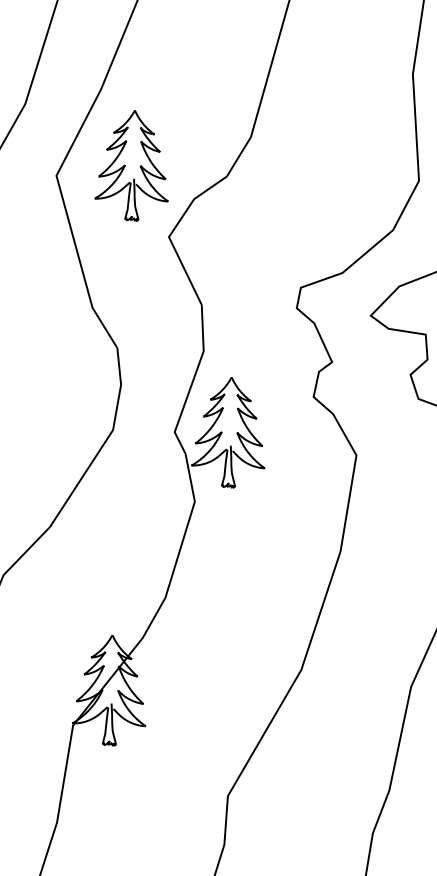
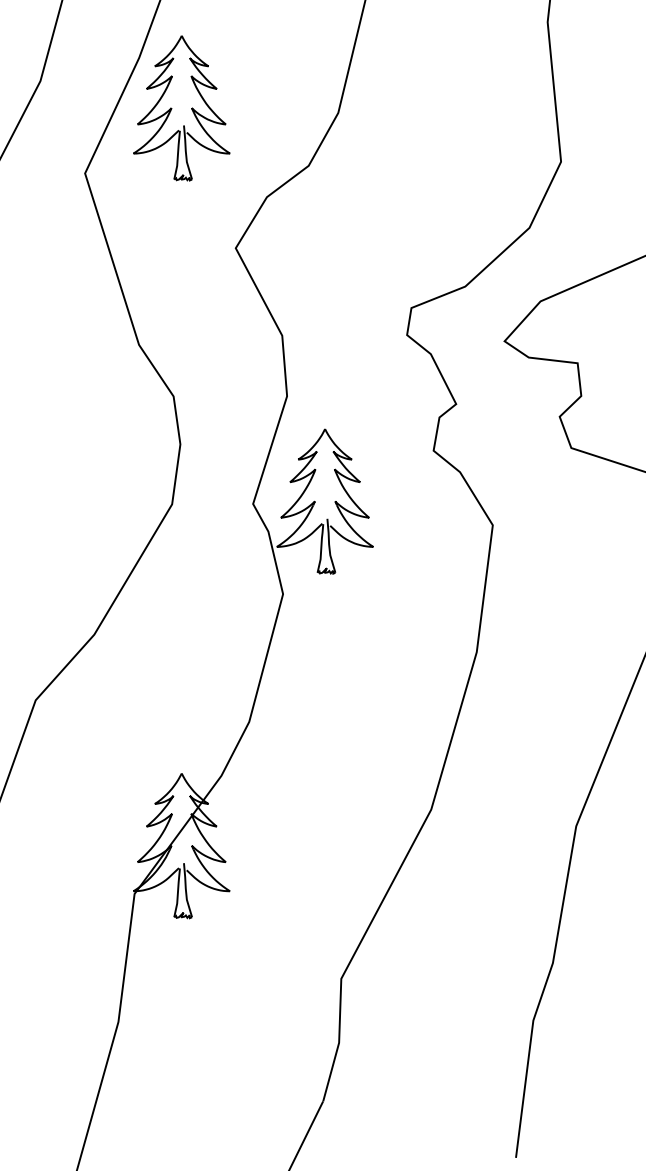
part: (132, 165) -> (181, 108), moved

